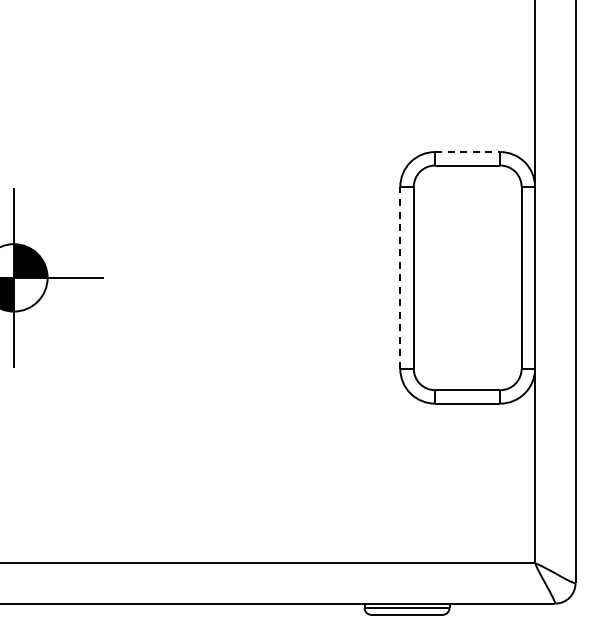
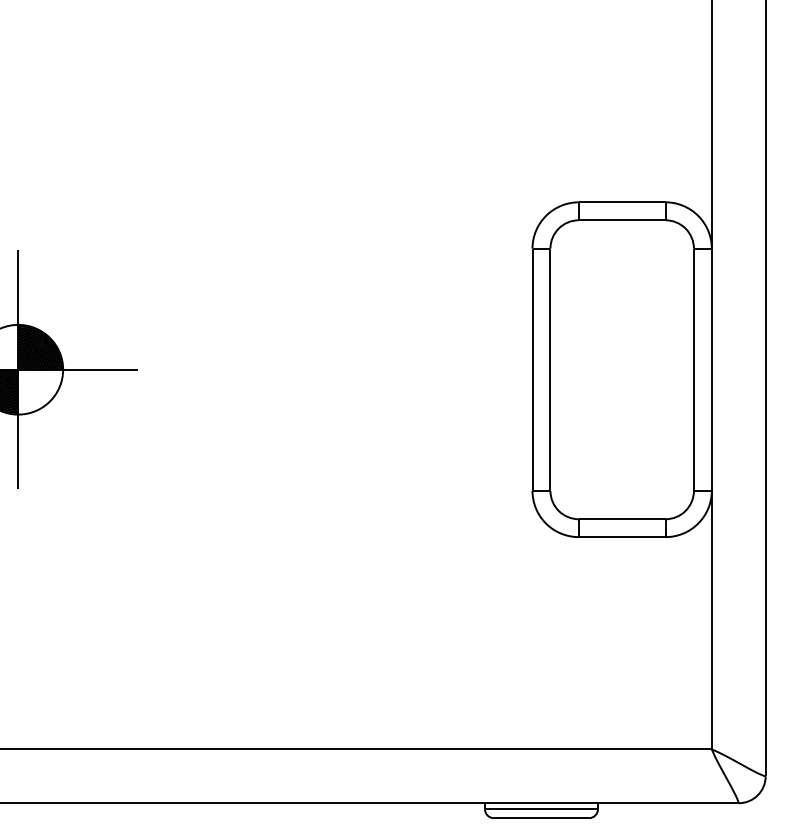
line: (467, 152) -> (621, 202), dashed -> solid
line: (400, 277) -> (532, 369), dashed -> solid

